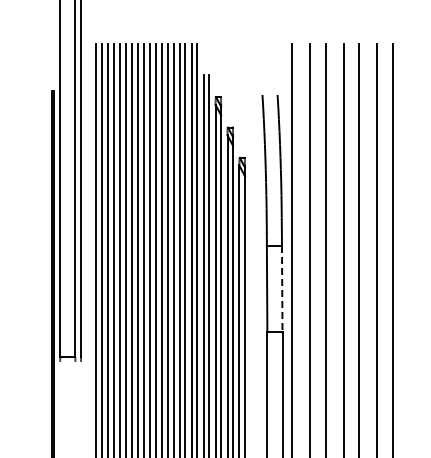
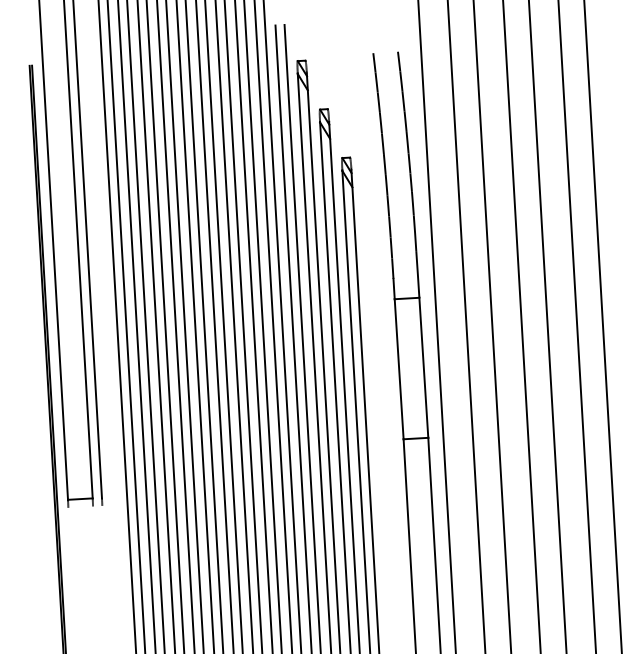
line: (282, 288) -> (424, 367), dashed -> solid

